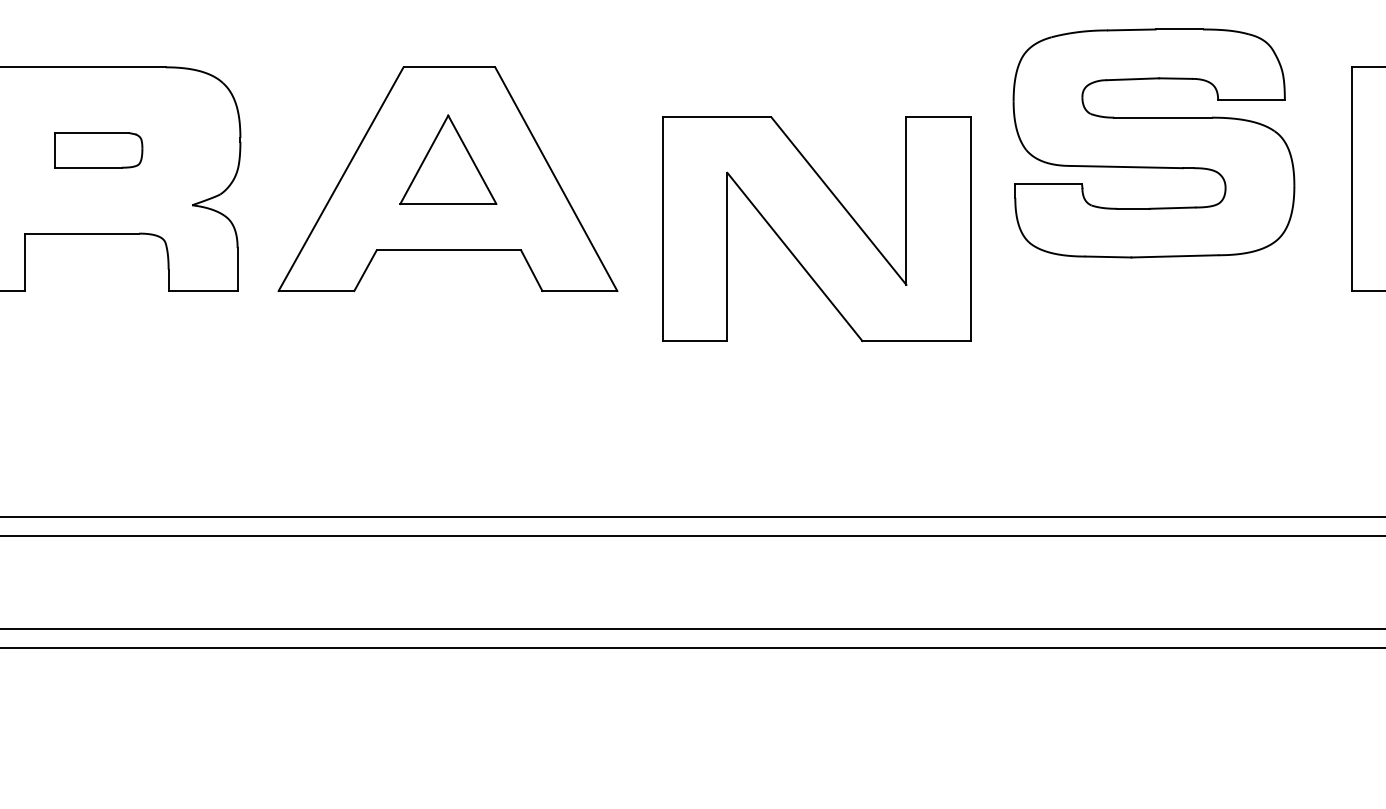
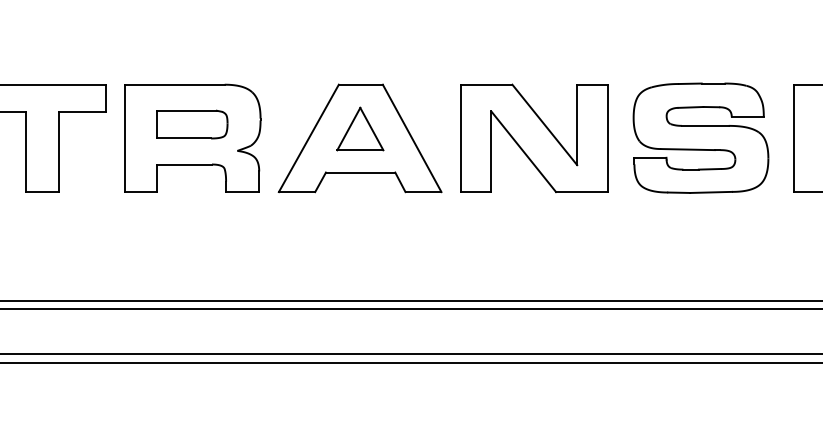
part: (1152, 141) -> (700, 137), moved
part: (98, 150) -> (192, 124), size x1.67
part: (817, 227) -> (534, 137), moved

